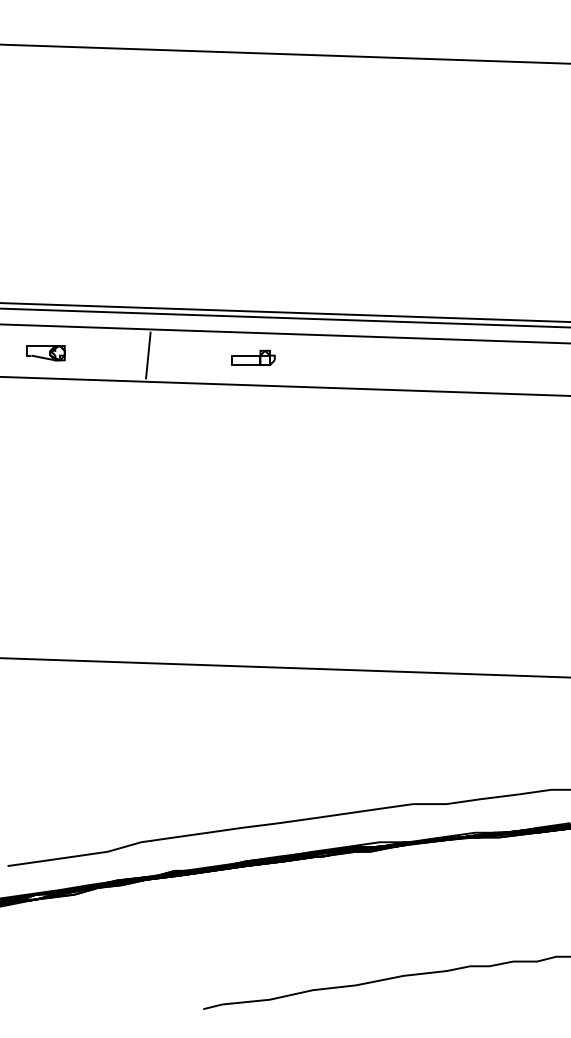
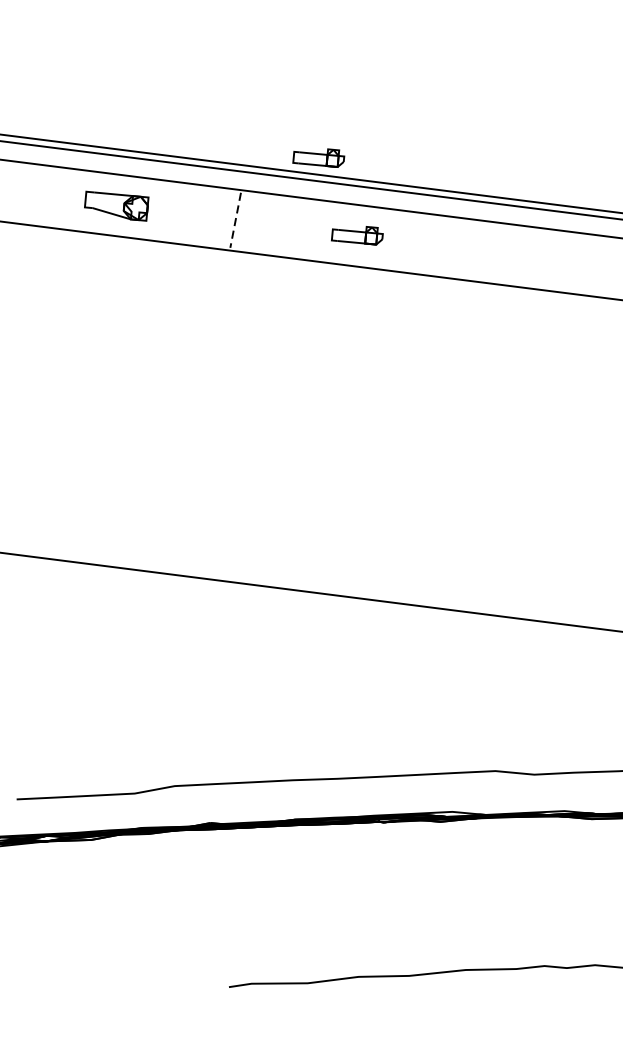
part: (214, 294) -> (319, 156), added
part: (45, 353) -> (116, 206), size x1.4
line: (148, 355) -> (235, 220), solid -> dashed

